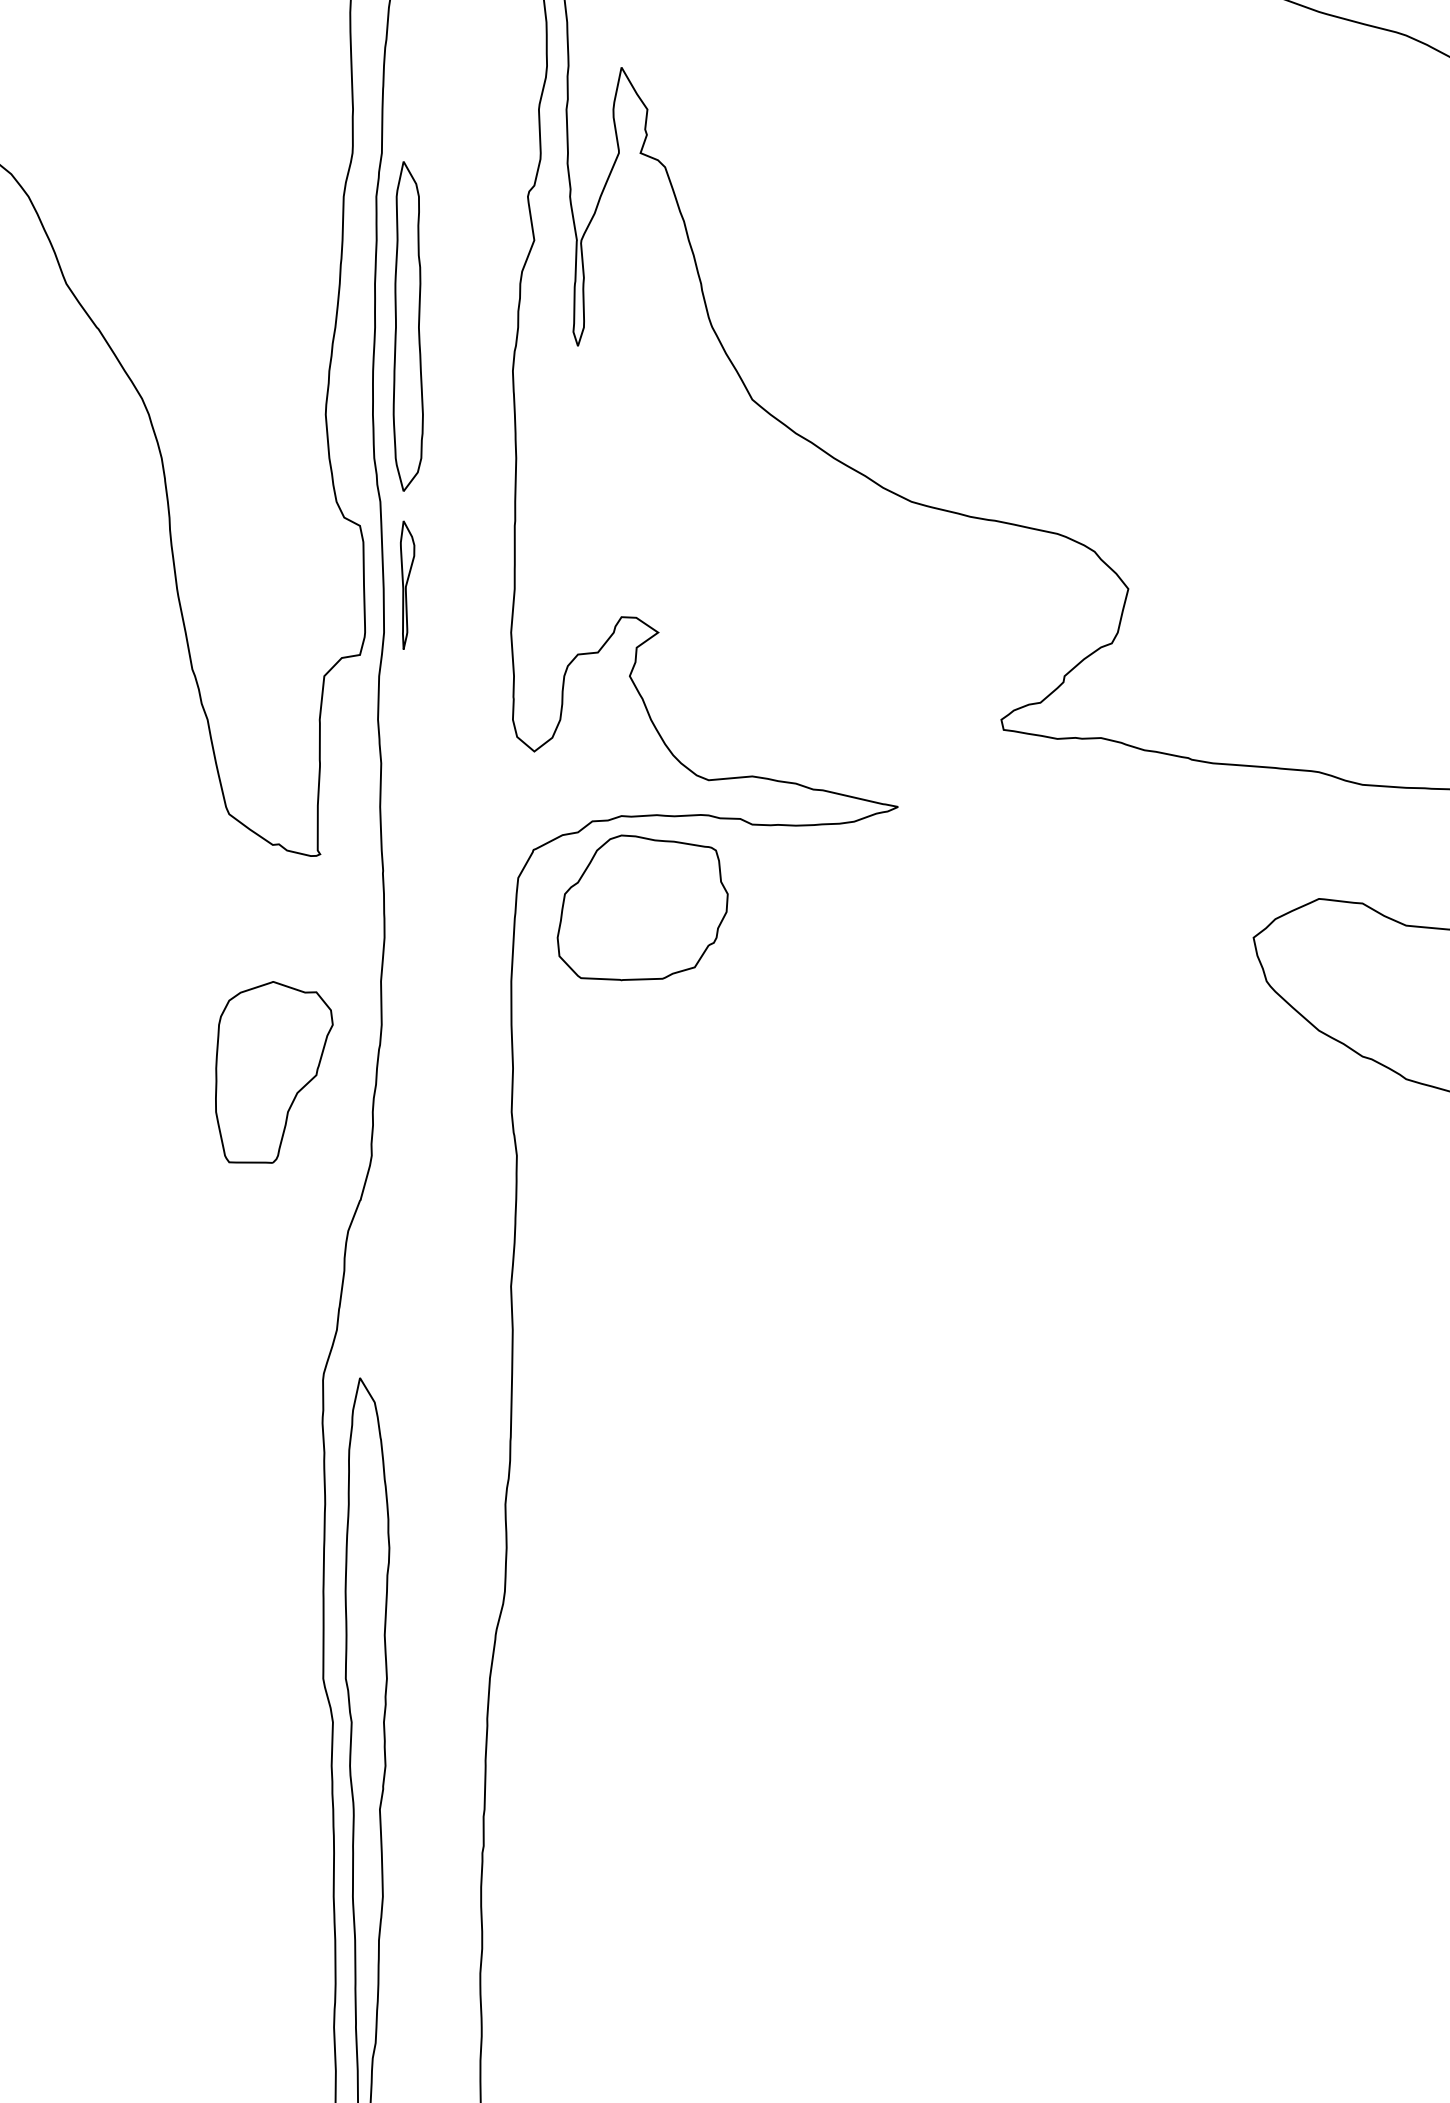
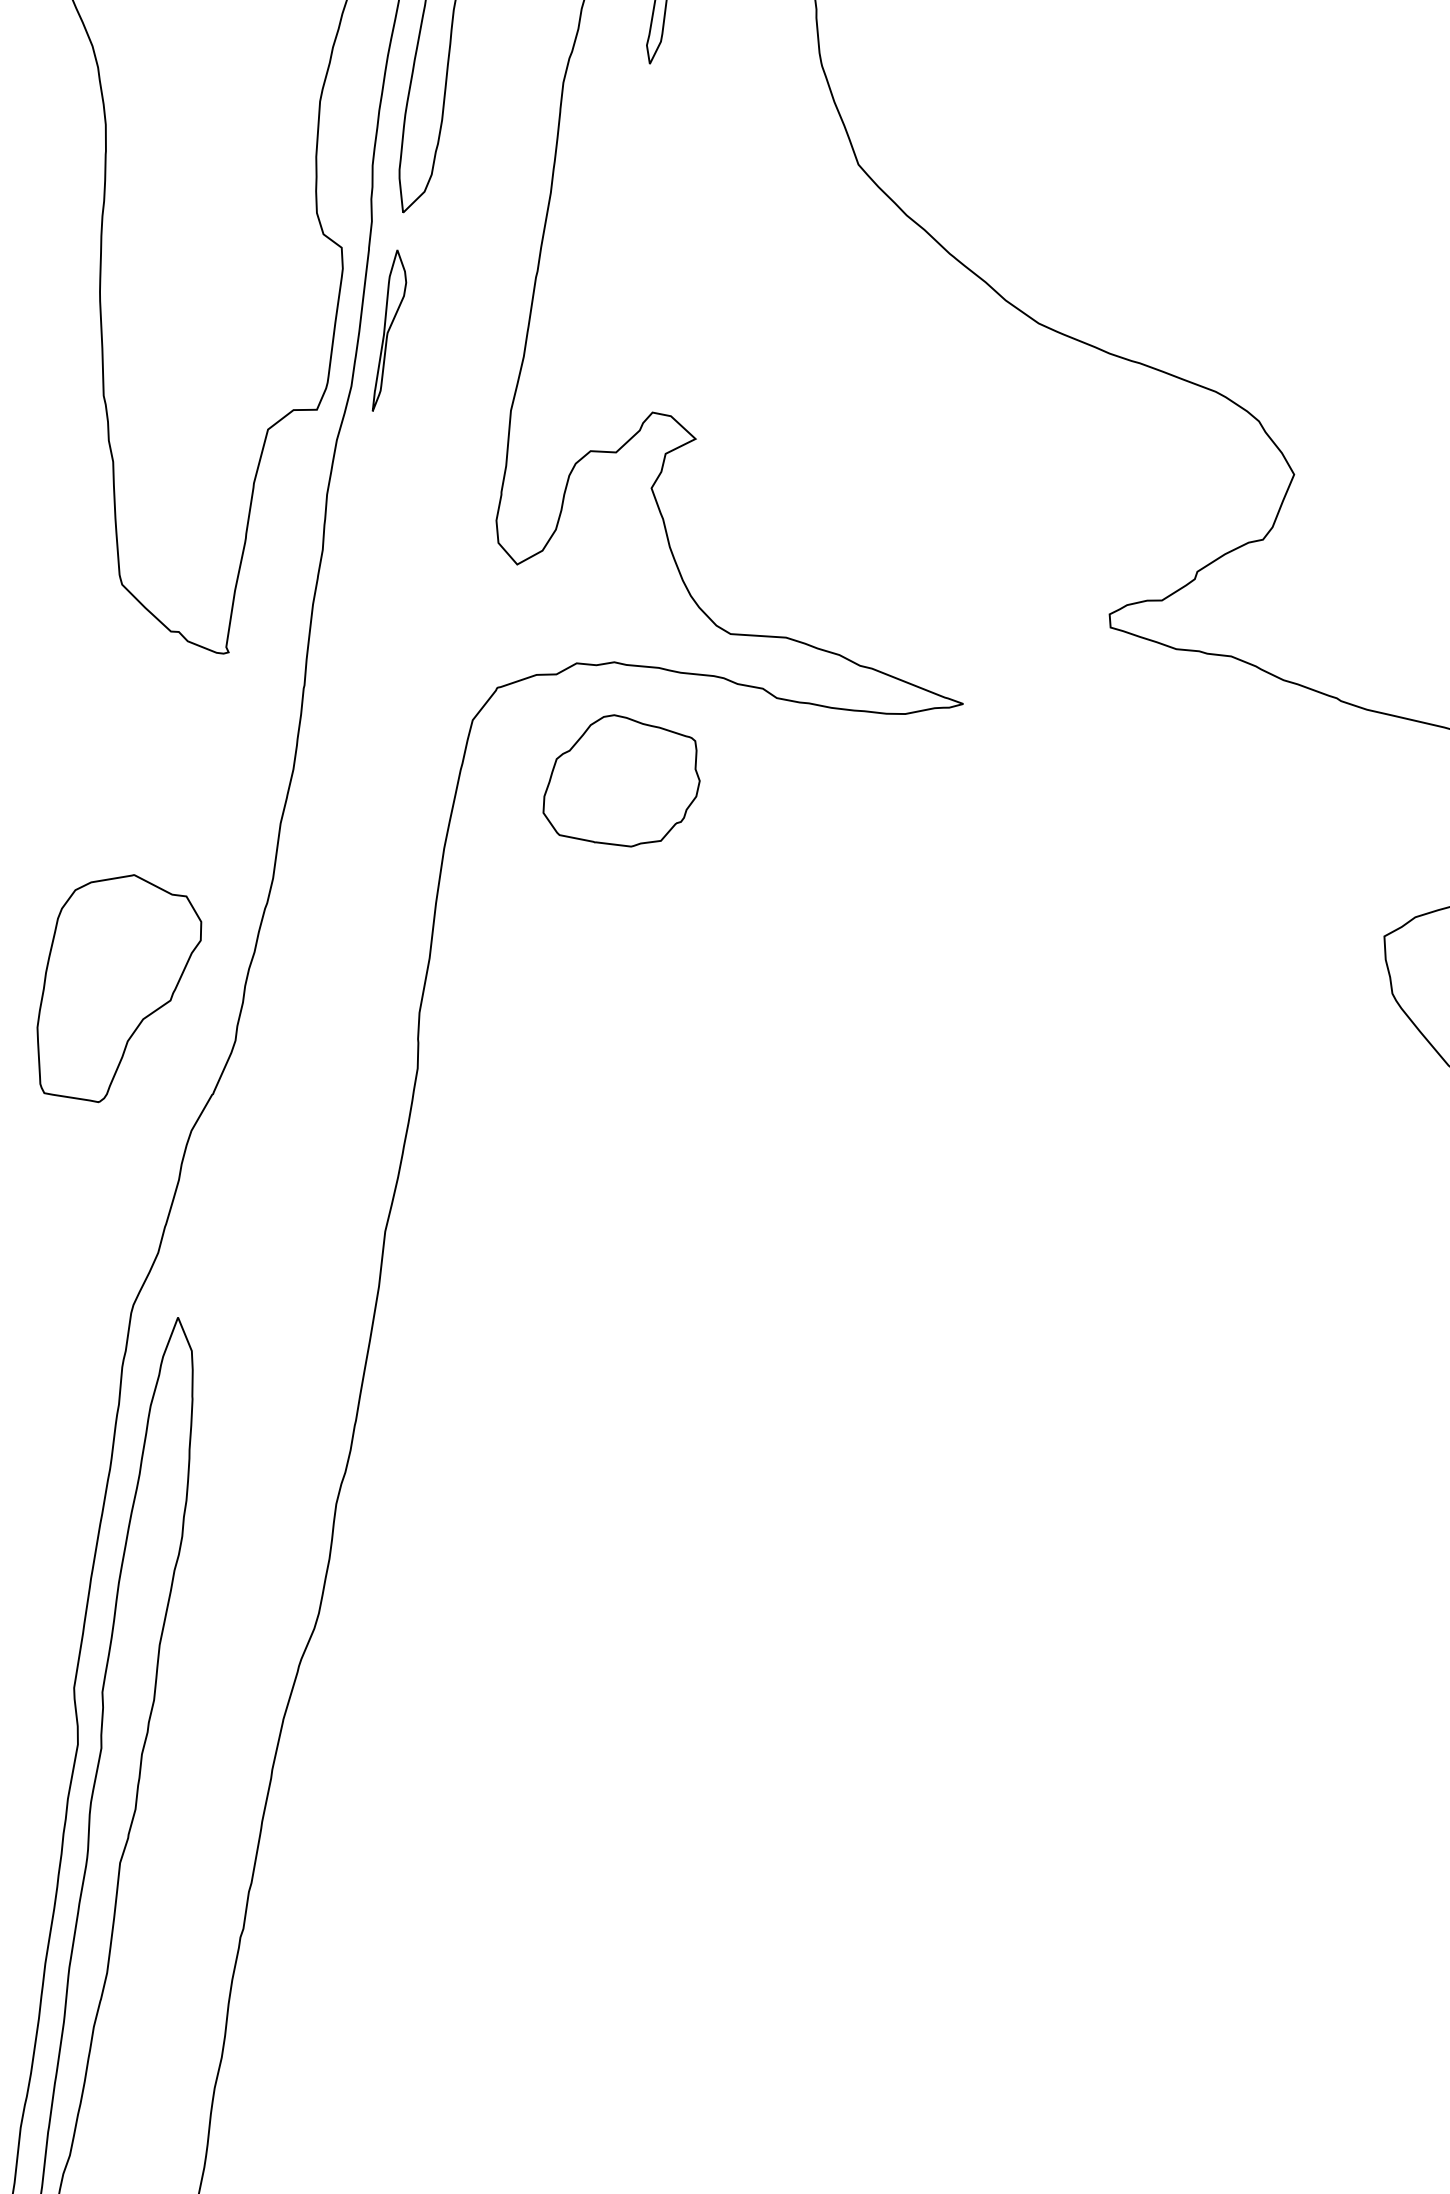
part: (642, 907) -> (623, 781), size x0.7
part: (274, 1072) -> (118, 989), moved

